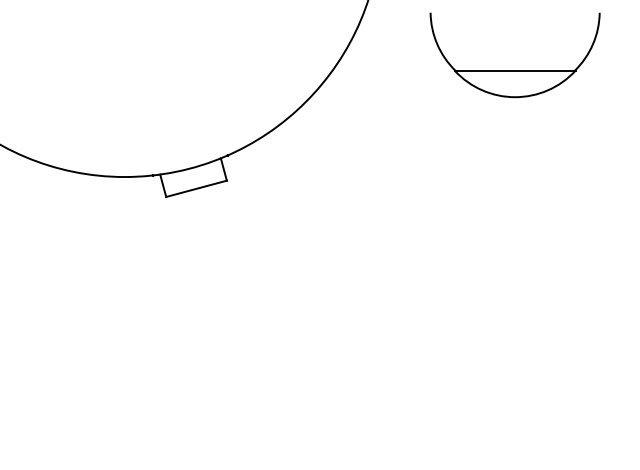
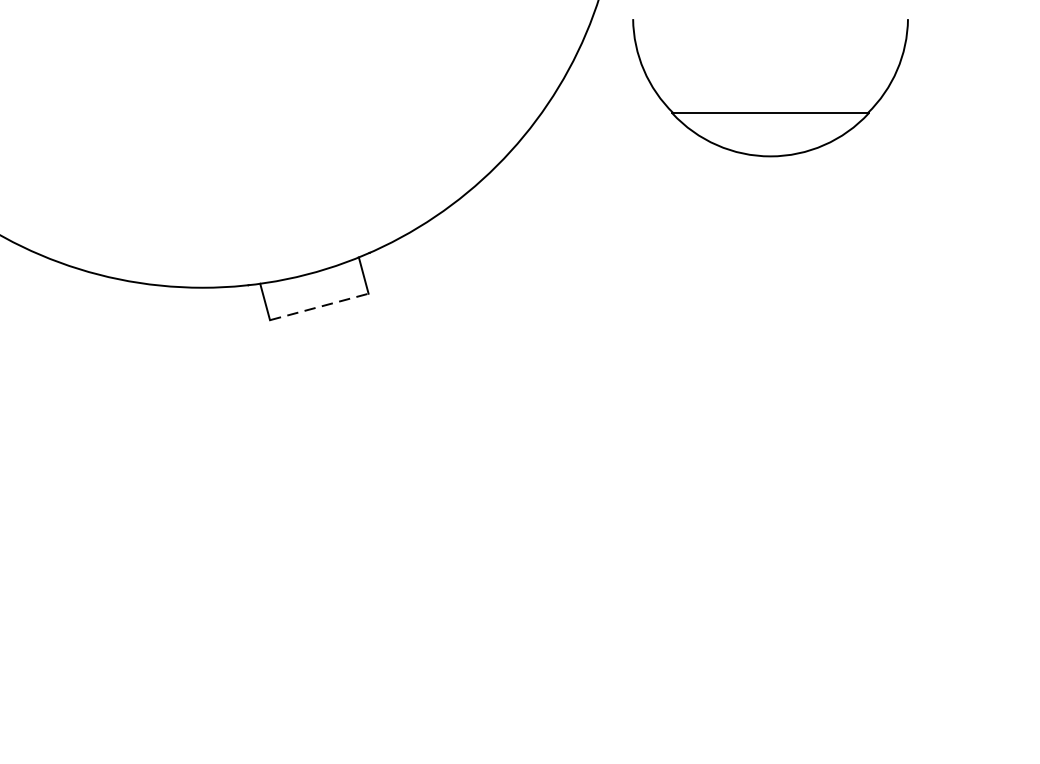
part: (514, 70) -> (769, 112), moved
line: (197, 188) -> (320, 306), solid -> dashed

